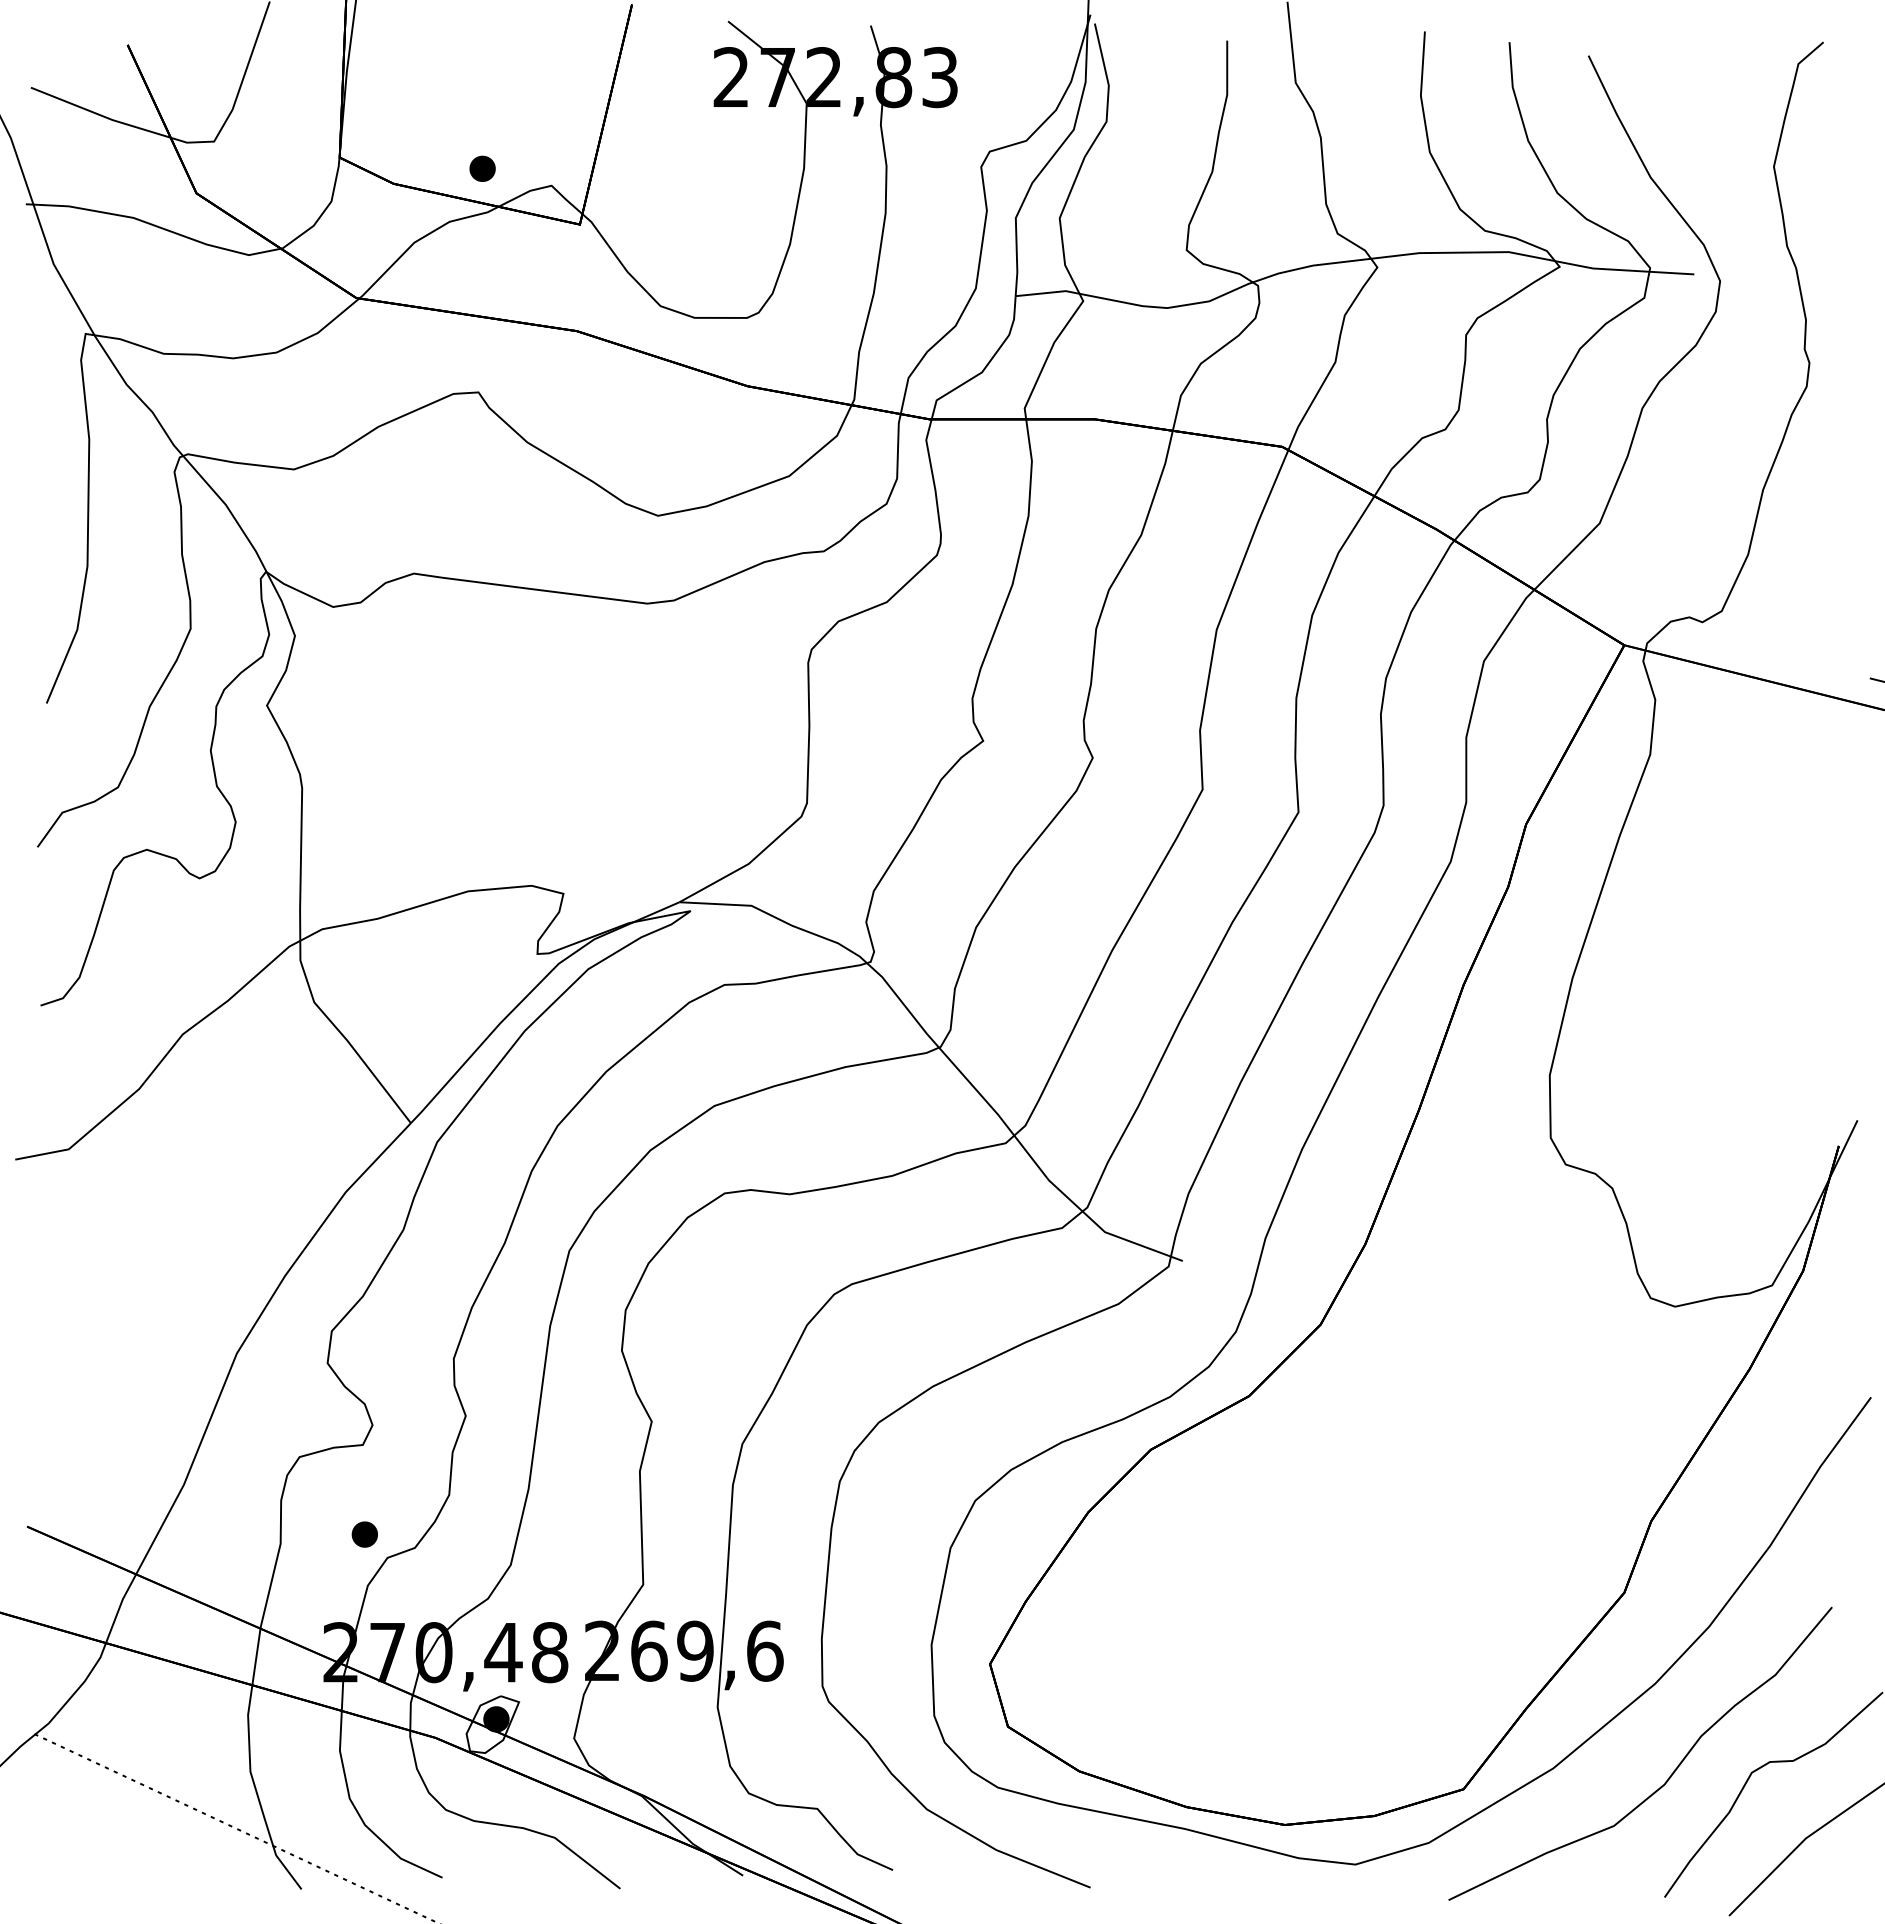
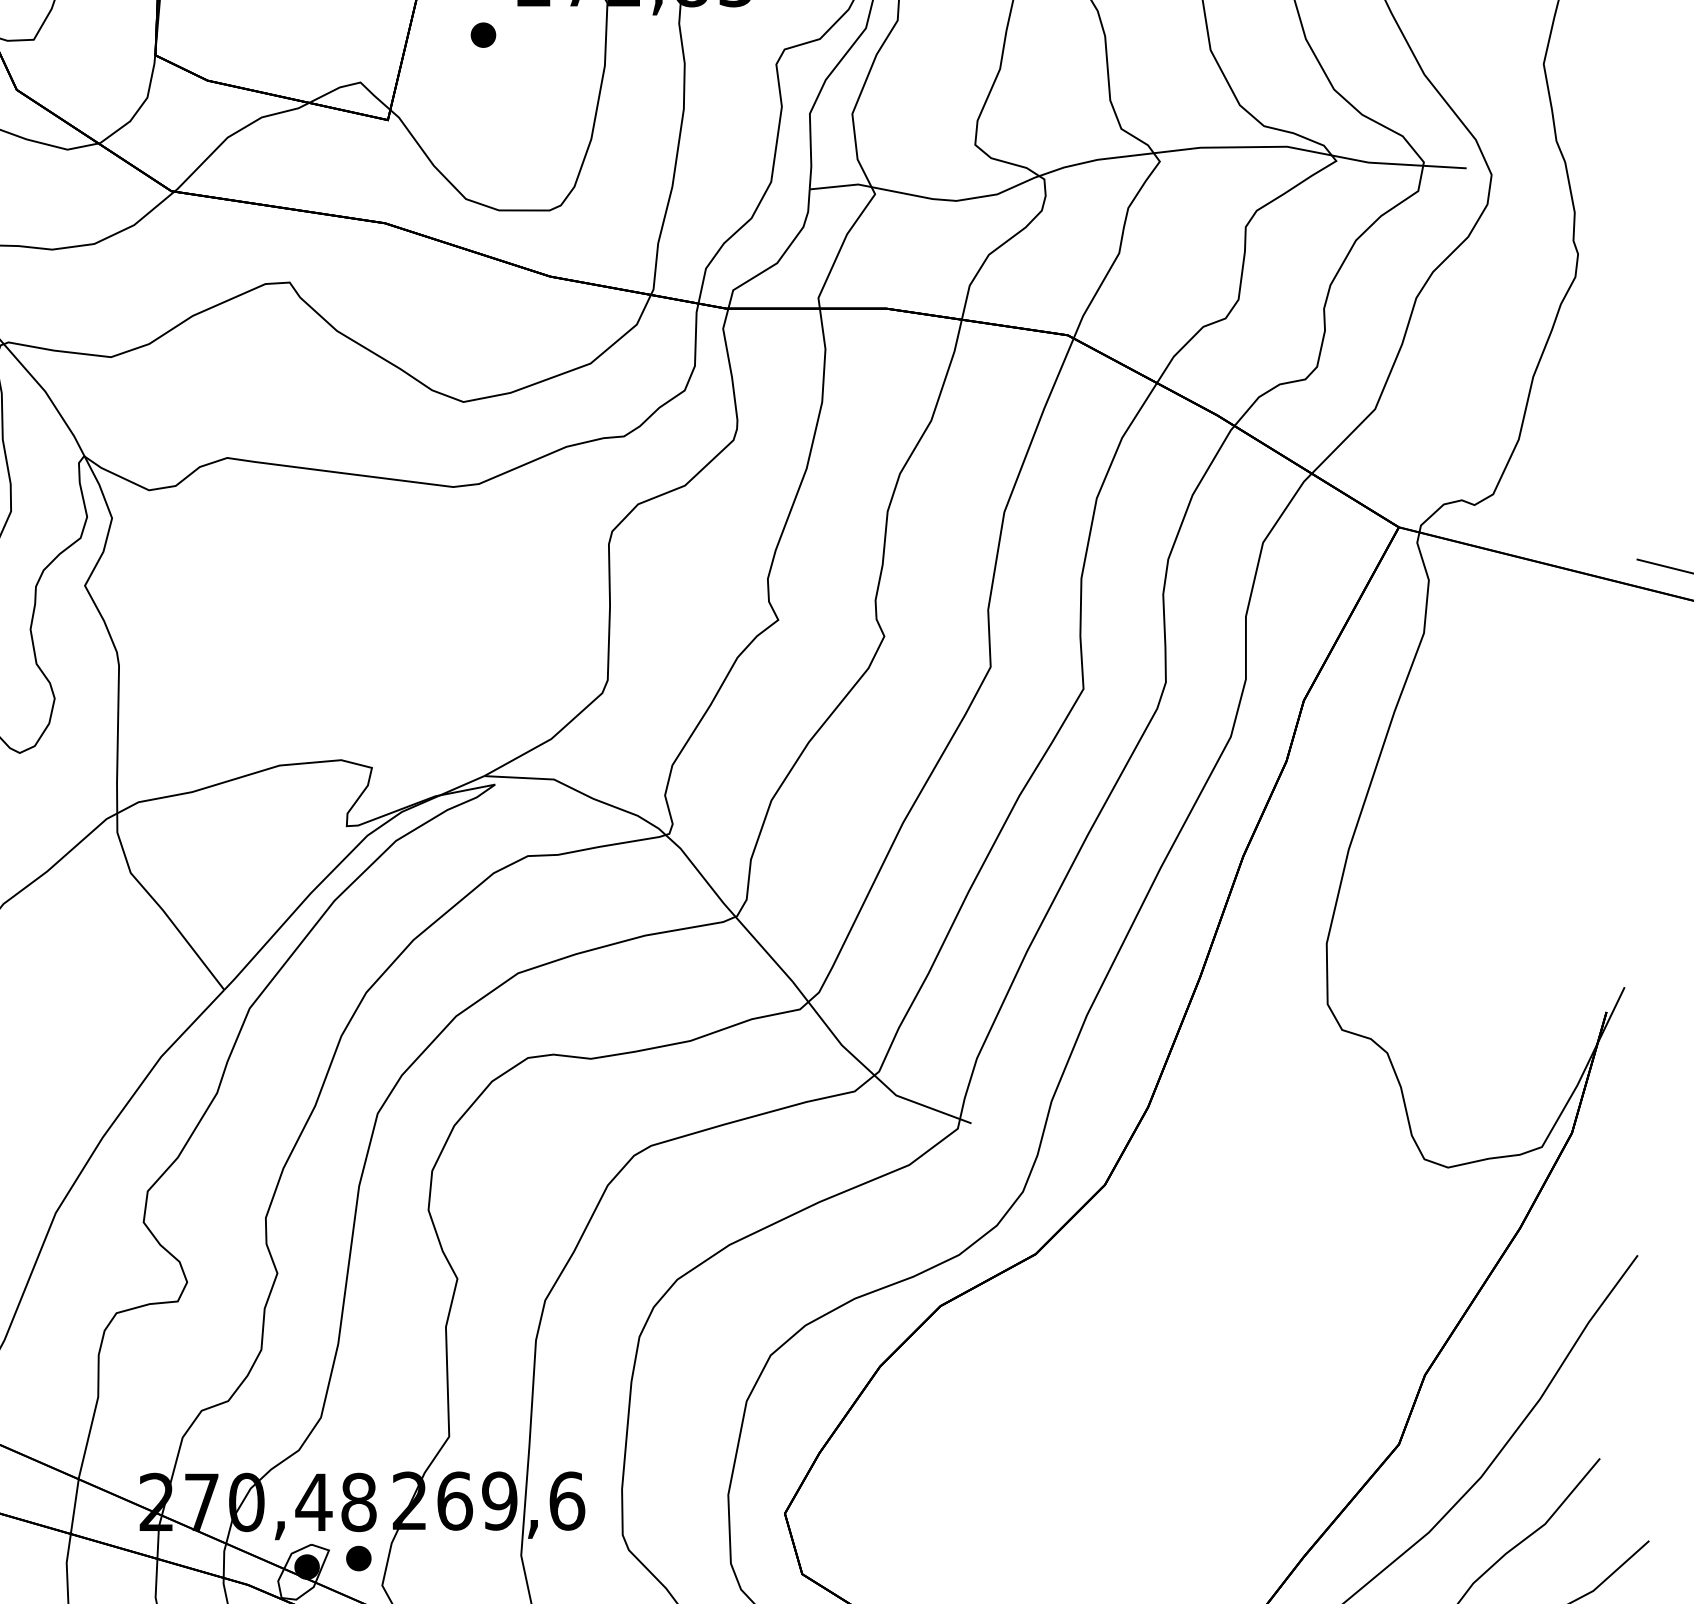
part: (482, 168) -> (483, 34), moved
part: (364, 1534) -> (358, 1558), moved

